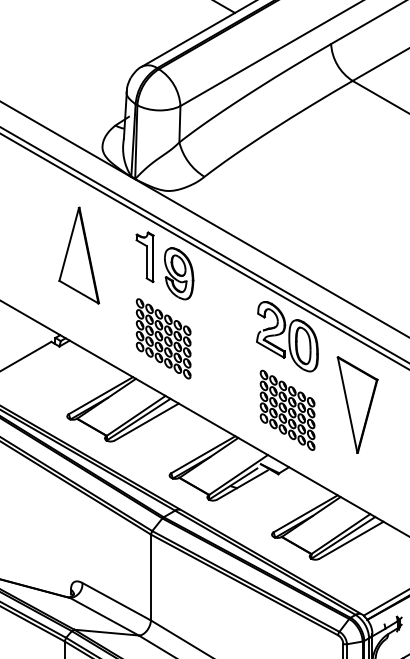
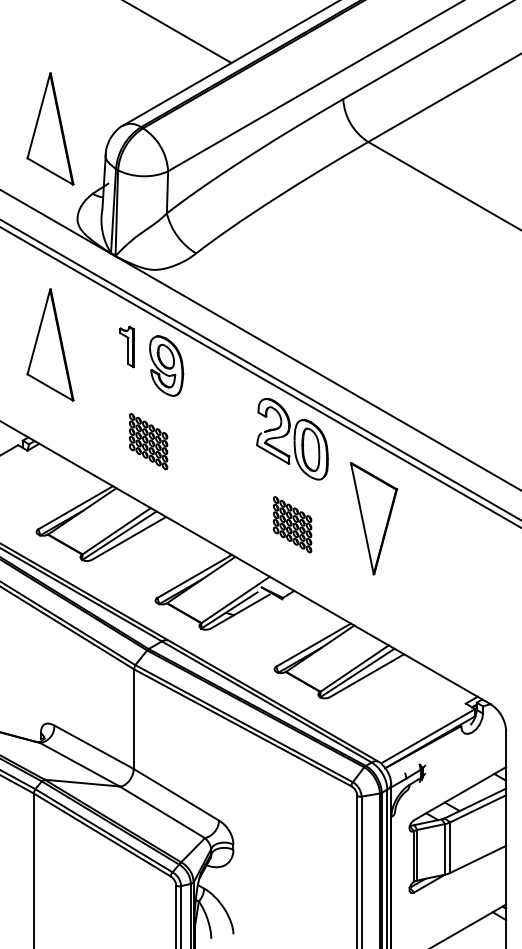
part: (79, 69) -> (50, 128), added
part: (144, 256) -> (126, 346), size x0.7
part: (163, 338) -> (148, 441), size x0.6
part: (287, 410) -> (292, 524), size x0.6

